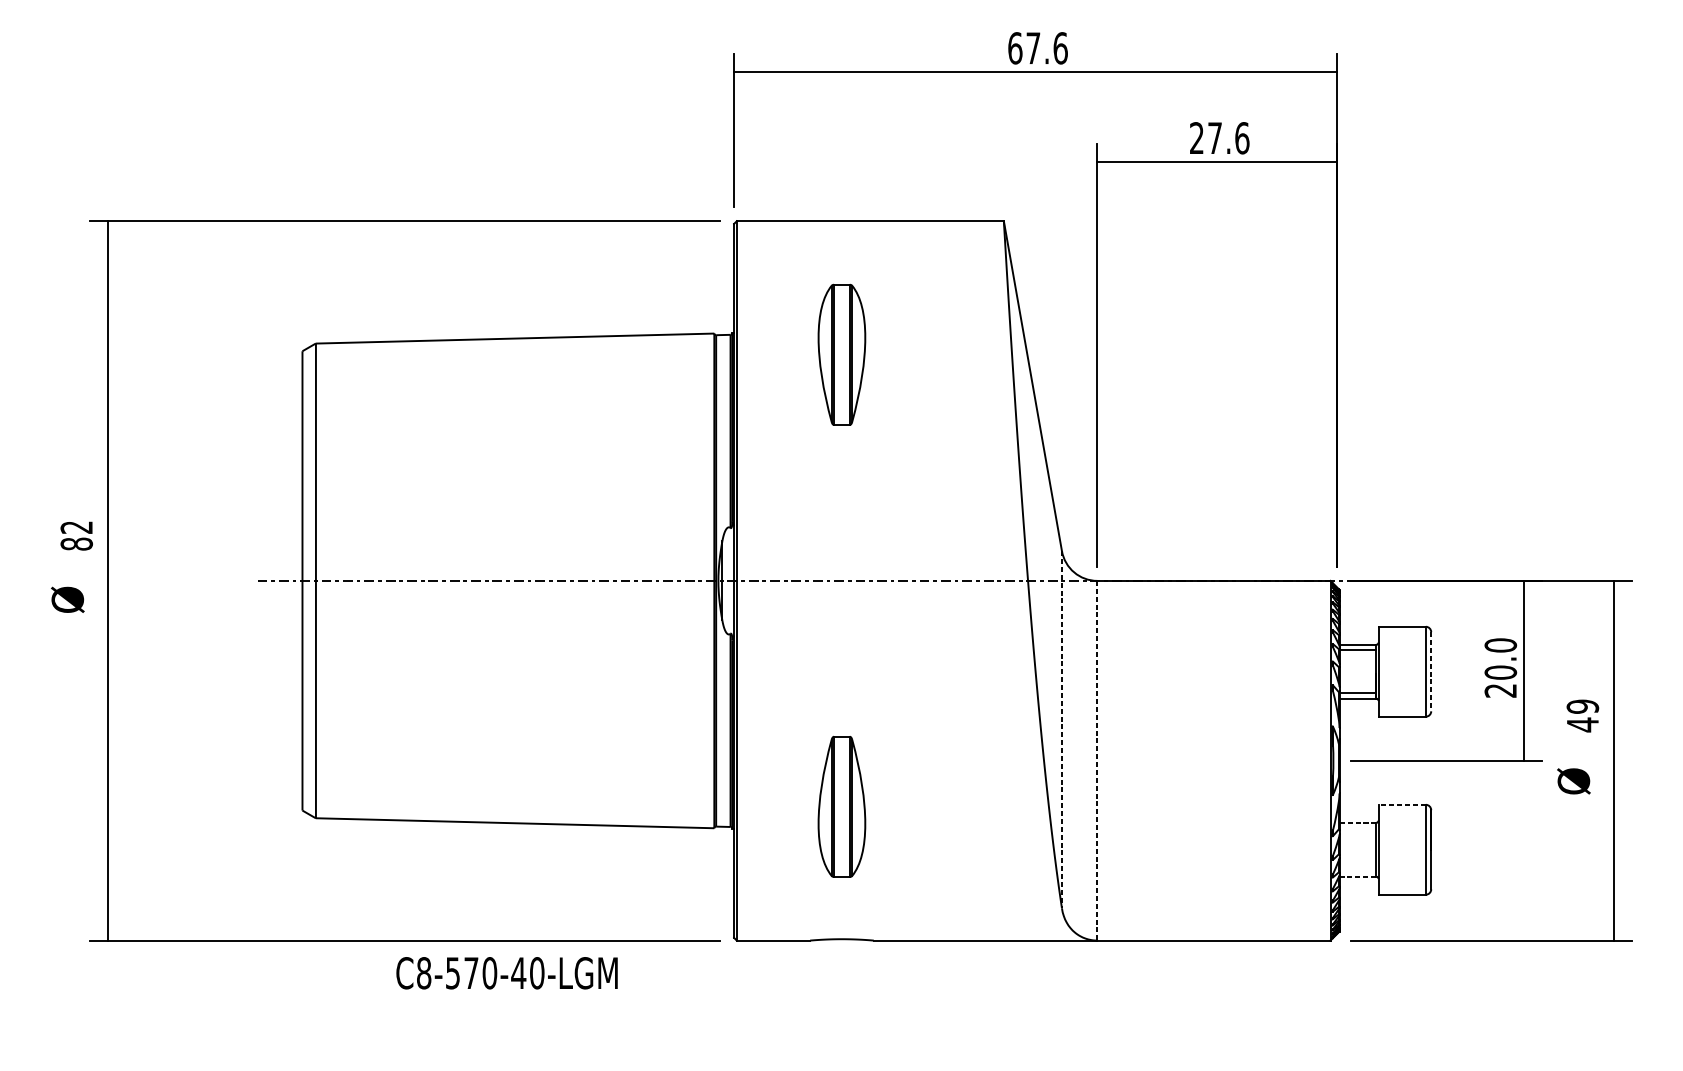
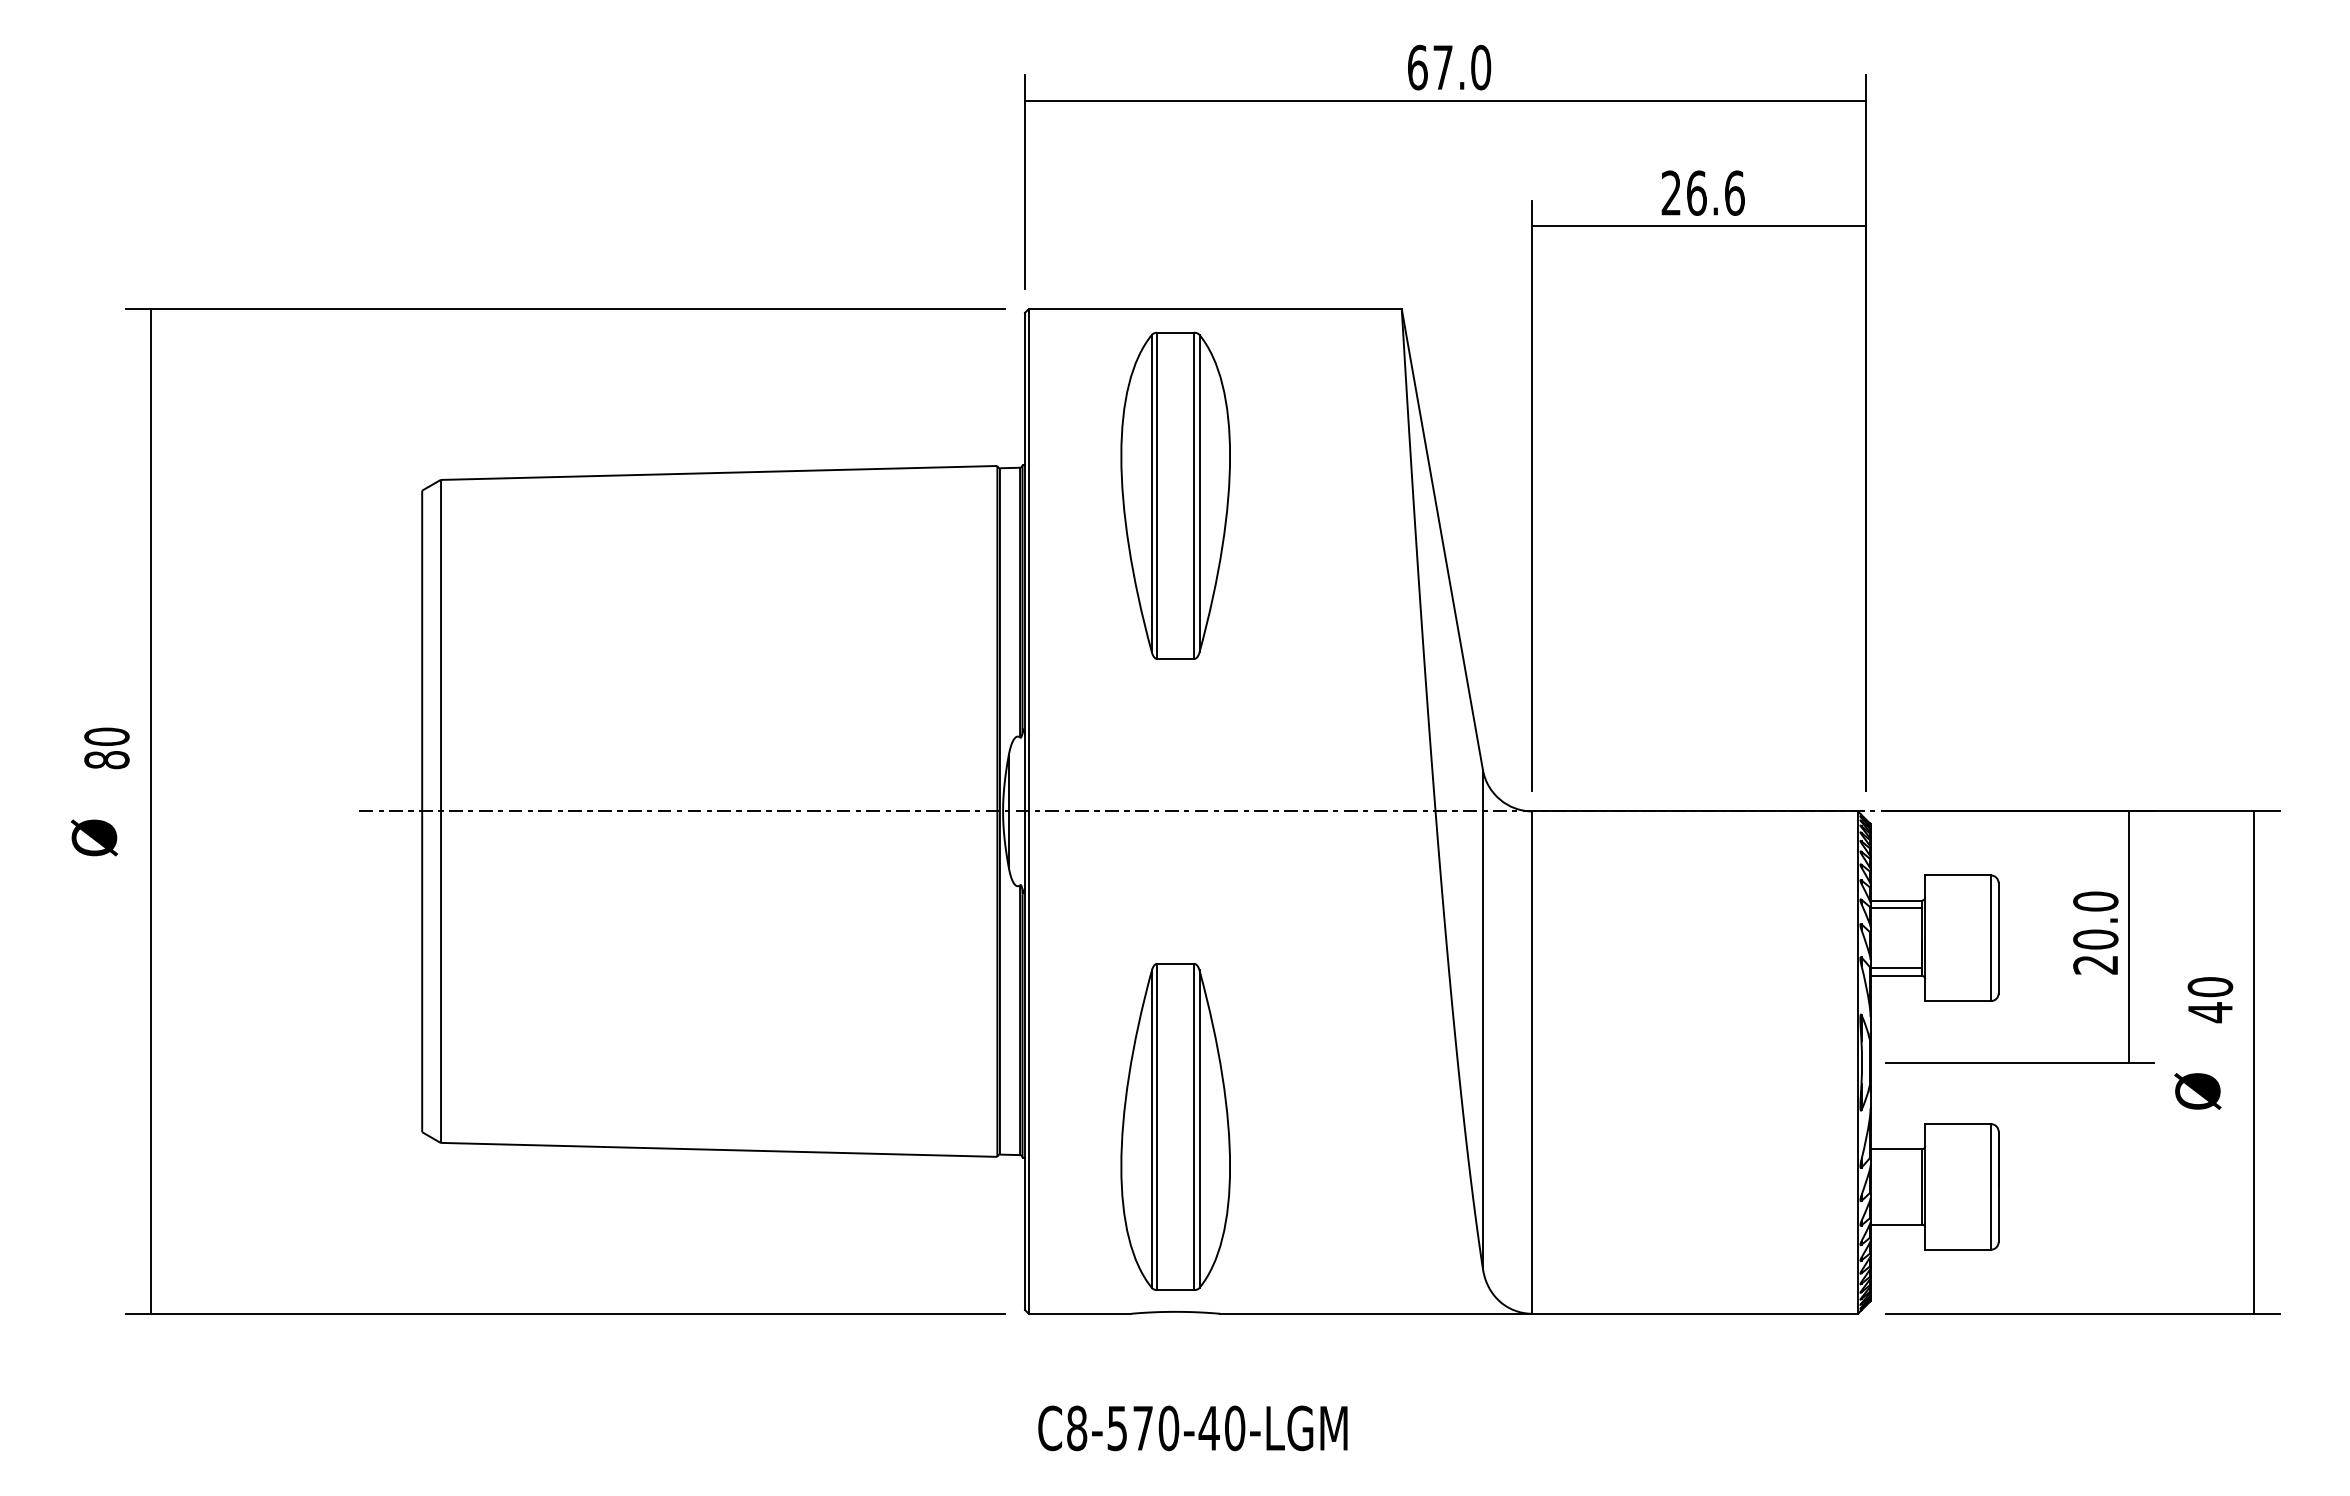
text: (1060, 48) -> (1481, 67), 67.6 -> 67.0
text: (1214, 137) -> (1696, 192), 27.6 -> 26.6
part: (841, 354) -> (1175, 495), size x1.67
text: (76, 527) -> (106, 736), 82 -> 80
line: (1431, 671) -> (1998, 938), dashed -> solid
text: (1582, 706) -> (2210, 987), 49 -> 40
line: (1061, 729) -> (1482, 1019), dashed -> solid
line: (1097, 761) -> (1532, 1063), dashed -> solid
line: (1402, 805) -> (1958, 1124), dashed -> solid
part: (841, 806) -> (1175, 1126), size x1.67
line: (1358, 822) -> (1896, 1149), dashed -> solid
line: (1358, 876) -> (1896, 1224), dashed -> solid
text: (506, 973) -> (1192, 1428), moved

